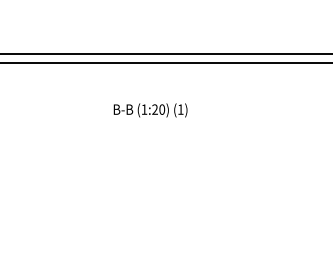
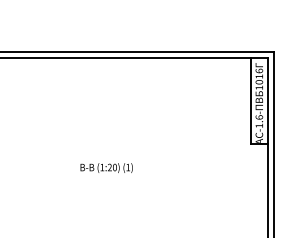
text: (150, 109) -> (106, 167), moved

